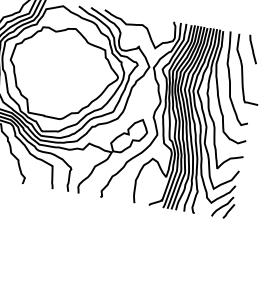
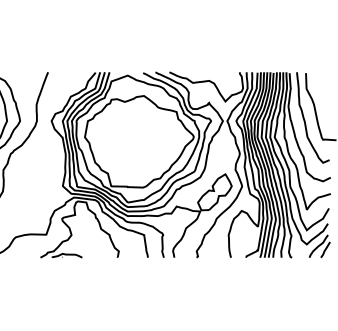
line: (253, 49) -> (322, 86), removed

